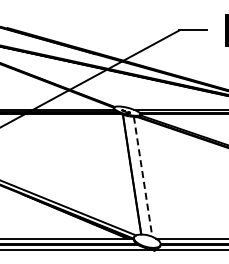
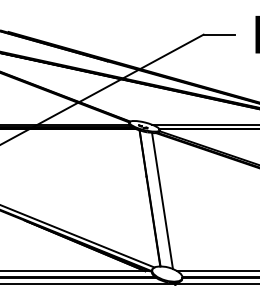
line: (143, 176) -> (162, 200), dashed -> solid

